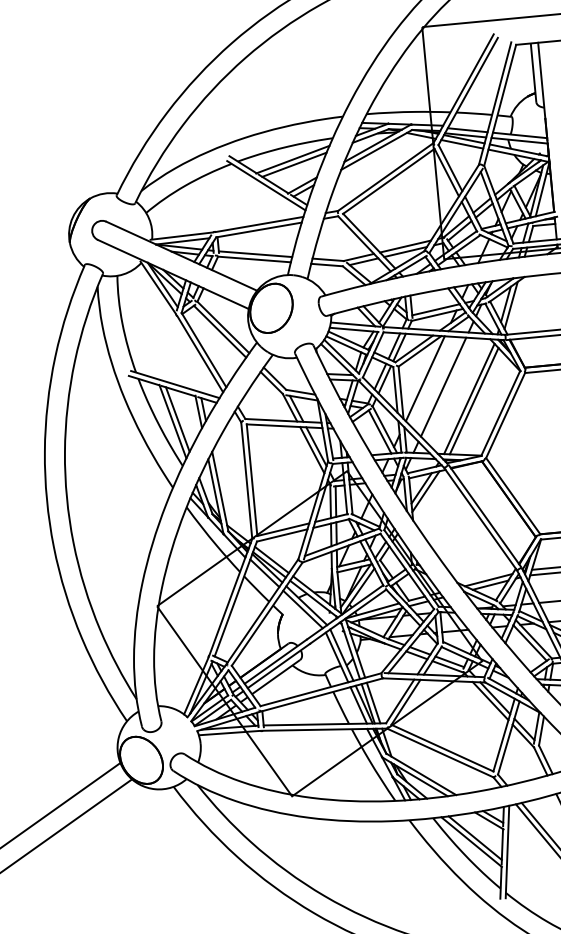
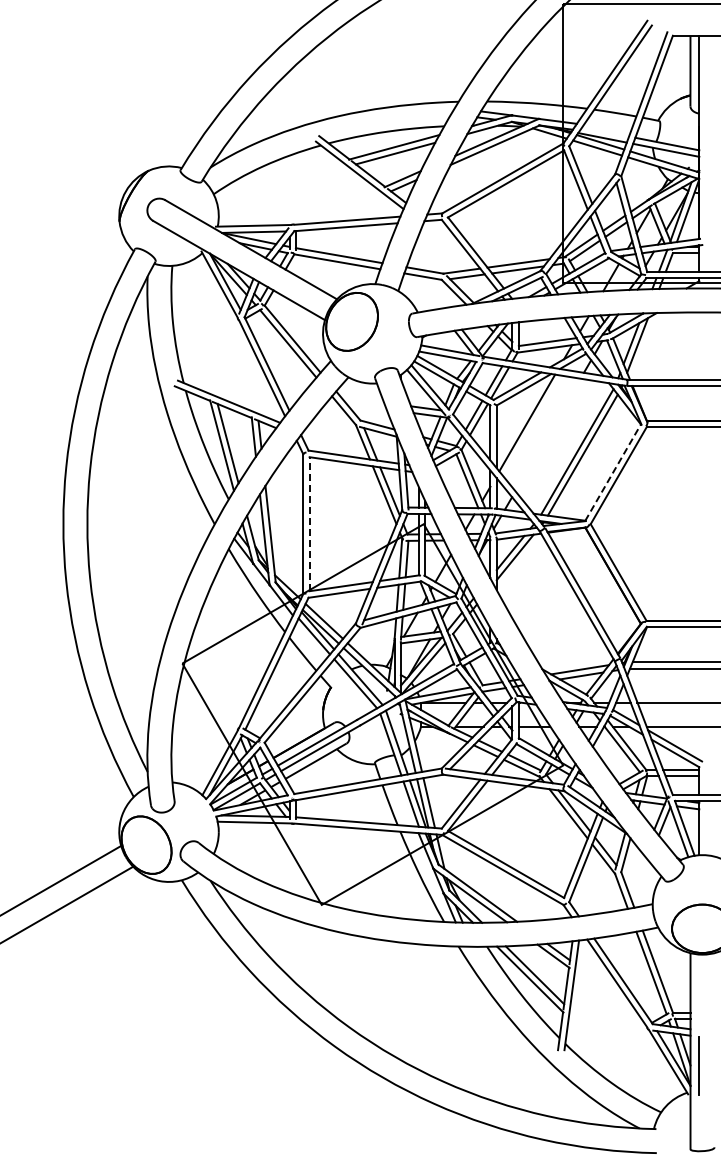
line: (467, 129) -> (605, 131), removed
line: (443, 386) -> (547, 434), removed
line: (501, 413) -> (613, 472), solid -> dashed
line: (251, 479) -> (309, 523), solid -> dashed

